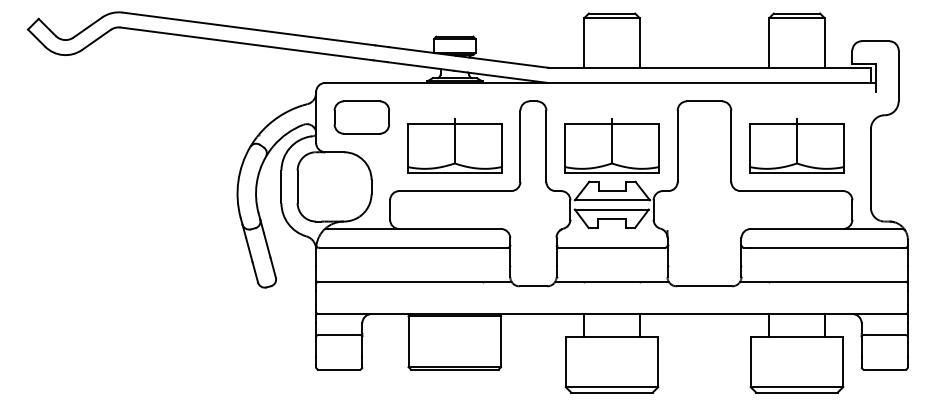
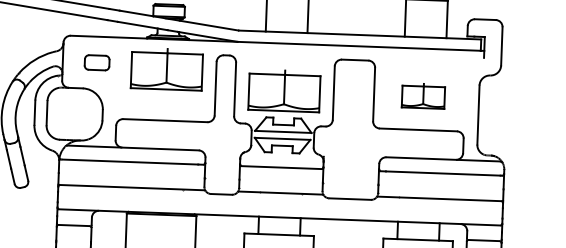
part: (361, 117) -> (96, 62), size x0.6
part: (454, 145) -> (166, 69), moved
part: (796, 145) -> (423, 95), size x0.6

